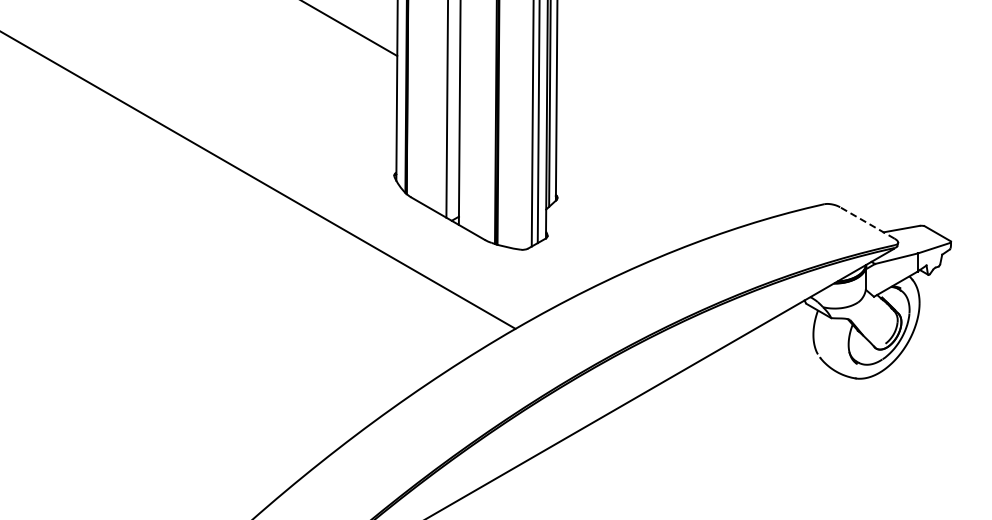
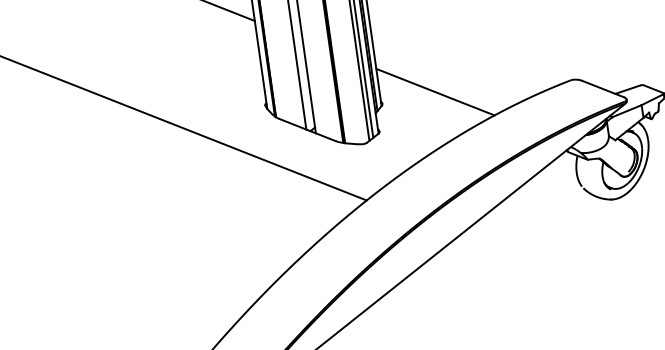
line: (633, 192) -> (435, 92), added
line: (867, 222) -> (603, 88), dashed -> solid

